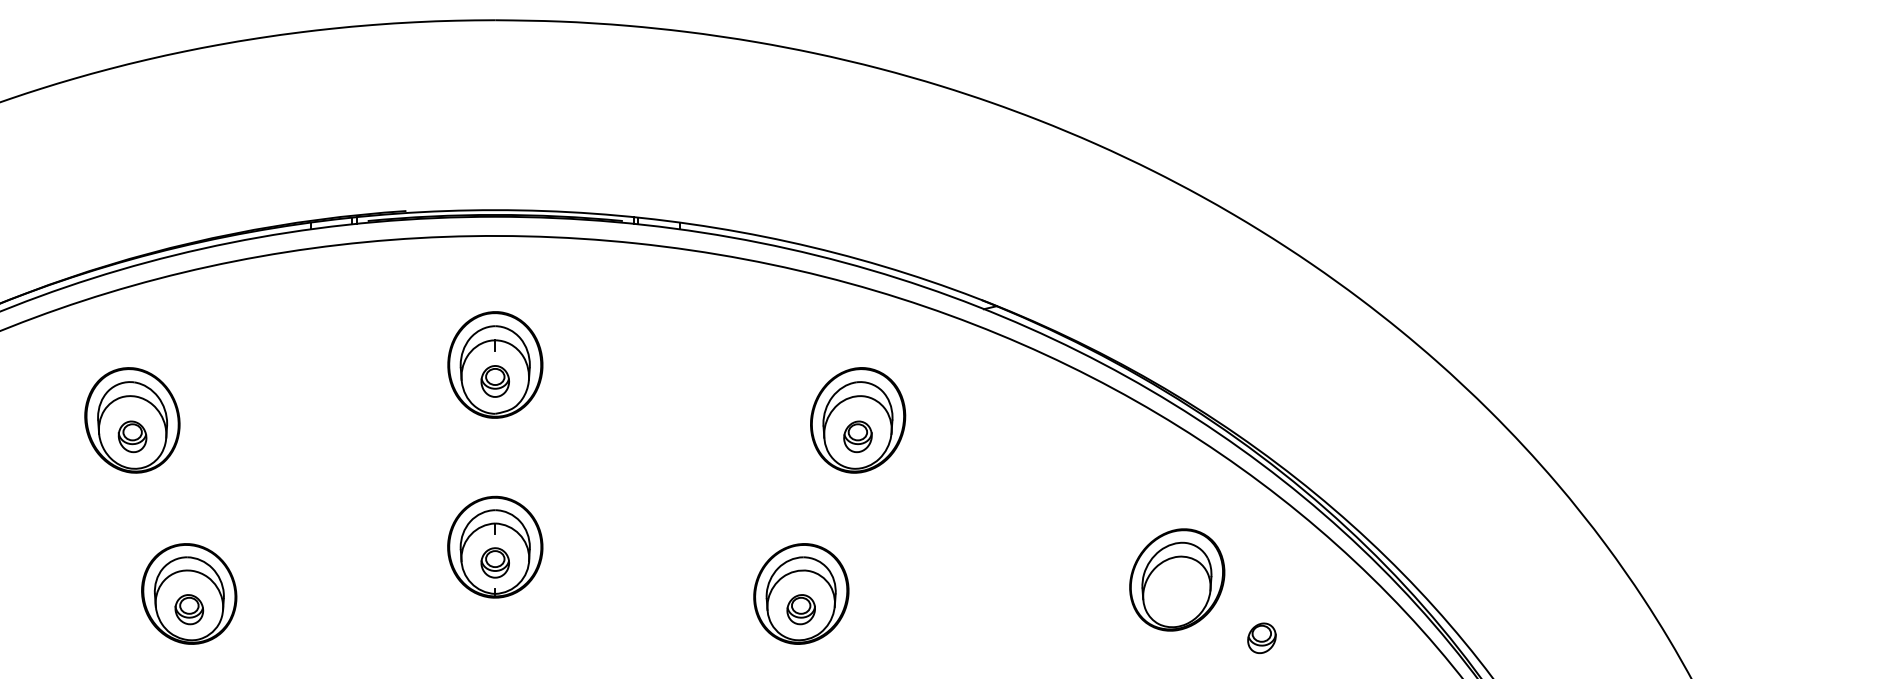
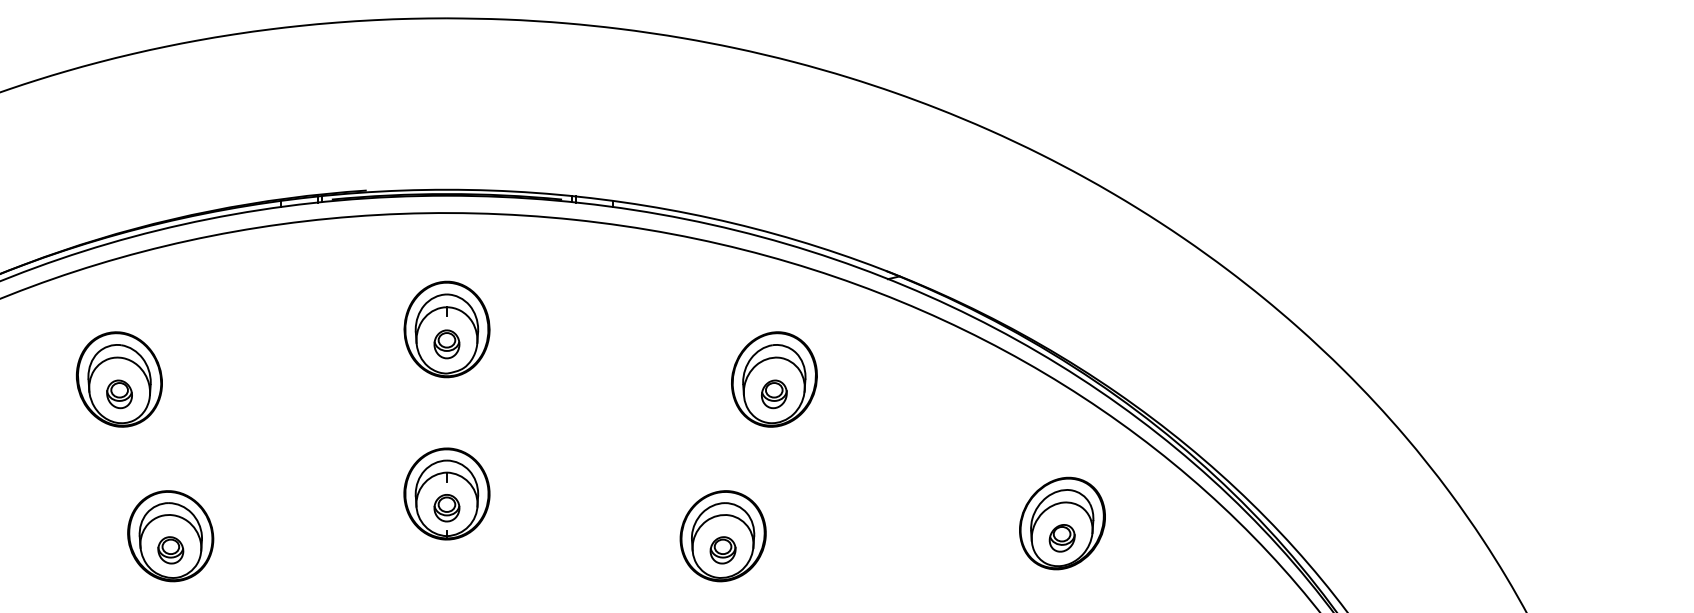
part: (1261, 637) -> (1061, 537), moved

